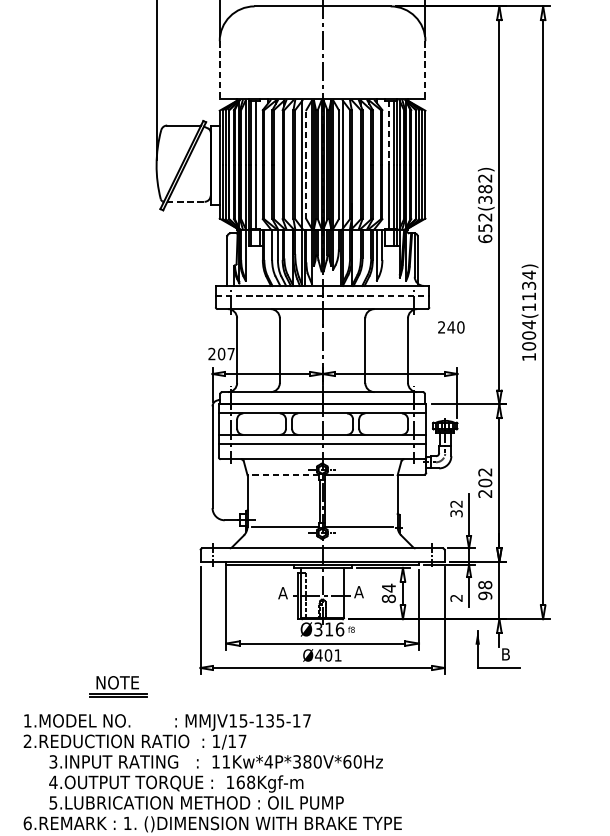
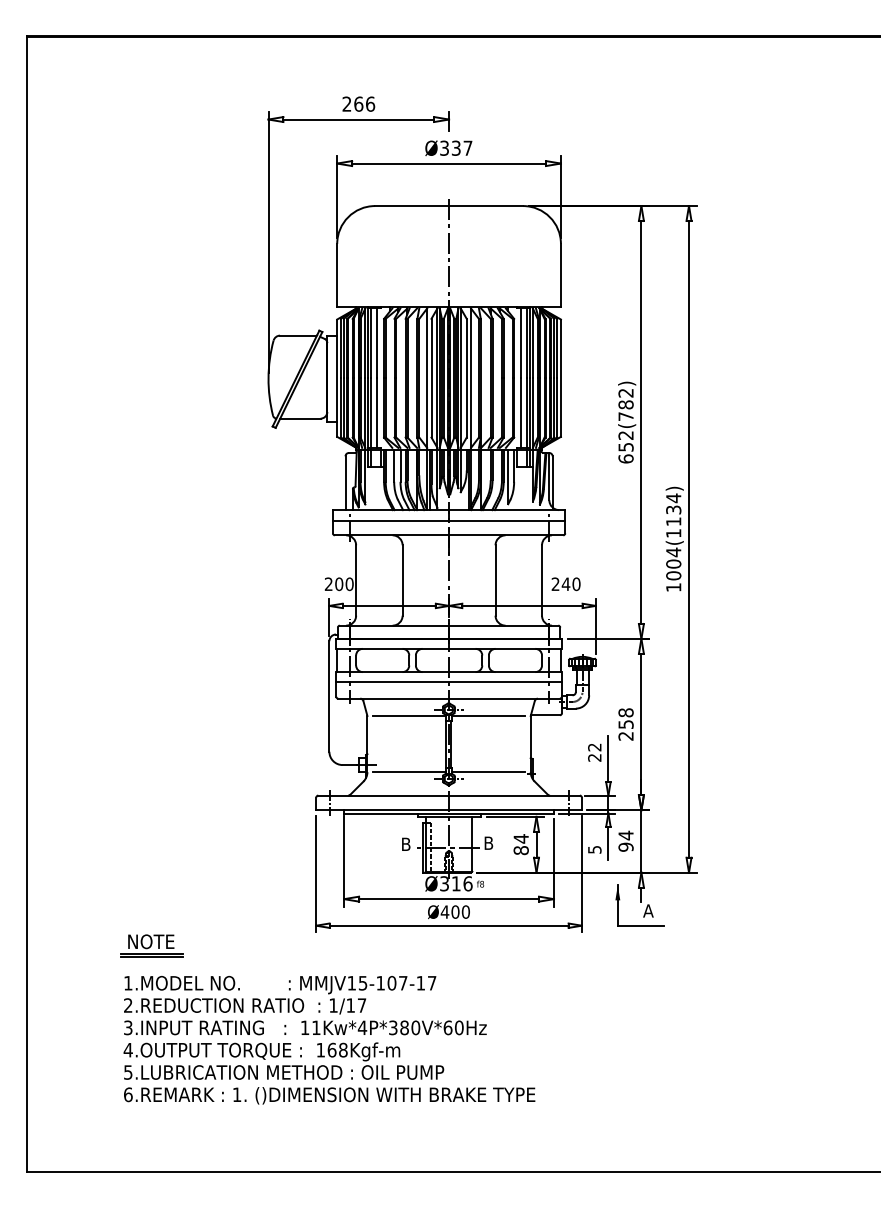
line: (220, 70) -> (337, 275), dashed -> solid
line: (425, 70) -> (560, 275), dashed -> solid
line: (389, 132) -> (521, 343), dashed -> solid
line: (306, 164) -> (431, 377), dashed -> solid
text: (484, 199) -> (625, 416), 652(382) -> 652(782)
line: (185, 201) -> (300, 418), dashed -> solid
line: (322, 295) -> (449, 520), dashed -> solid
text: (450, 327) -> (565, 584), moved
text: (231, 354) -> (349, 584), 207 -> 200
line: (286, 474) -> (409, 715), dashed -> solid
text: (484, 477) -> (625, 718), 202 -> 258
text: (456, 513) -> (594, 757), 32 -> 22
text: (484, 585) -> (625, 835), 98 -> 94
text: (358, 591) -> (488, 842), A -> B
text: (282, 592) -> (405, 843), A -> B
text: (456, 597) -> (594, 849), 2 -> 5
text: (337, 654) -> (465, 911), Ø401 -> Ø400
text: (505, 654) -> (648, 910), B -> A
part: (117, 686) -> (151, 945), moved
text: (275, 721) -> (397, 983), MMJV15-135-17 -> MMJV15-107-17
text: (215, 781) -> (304, 1049), moved

